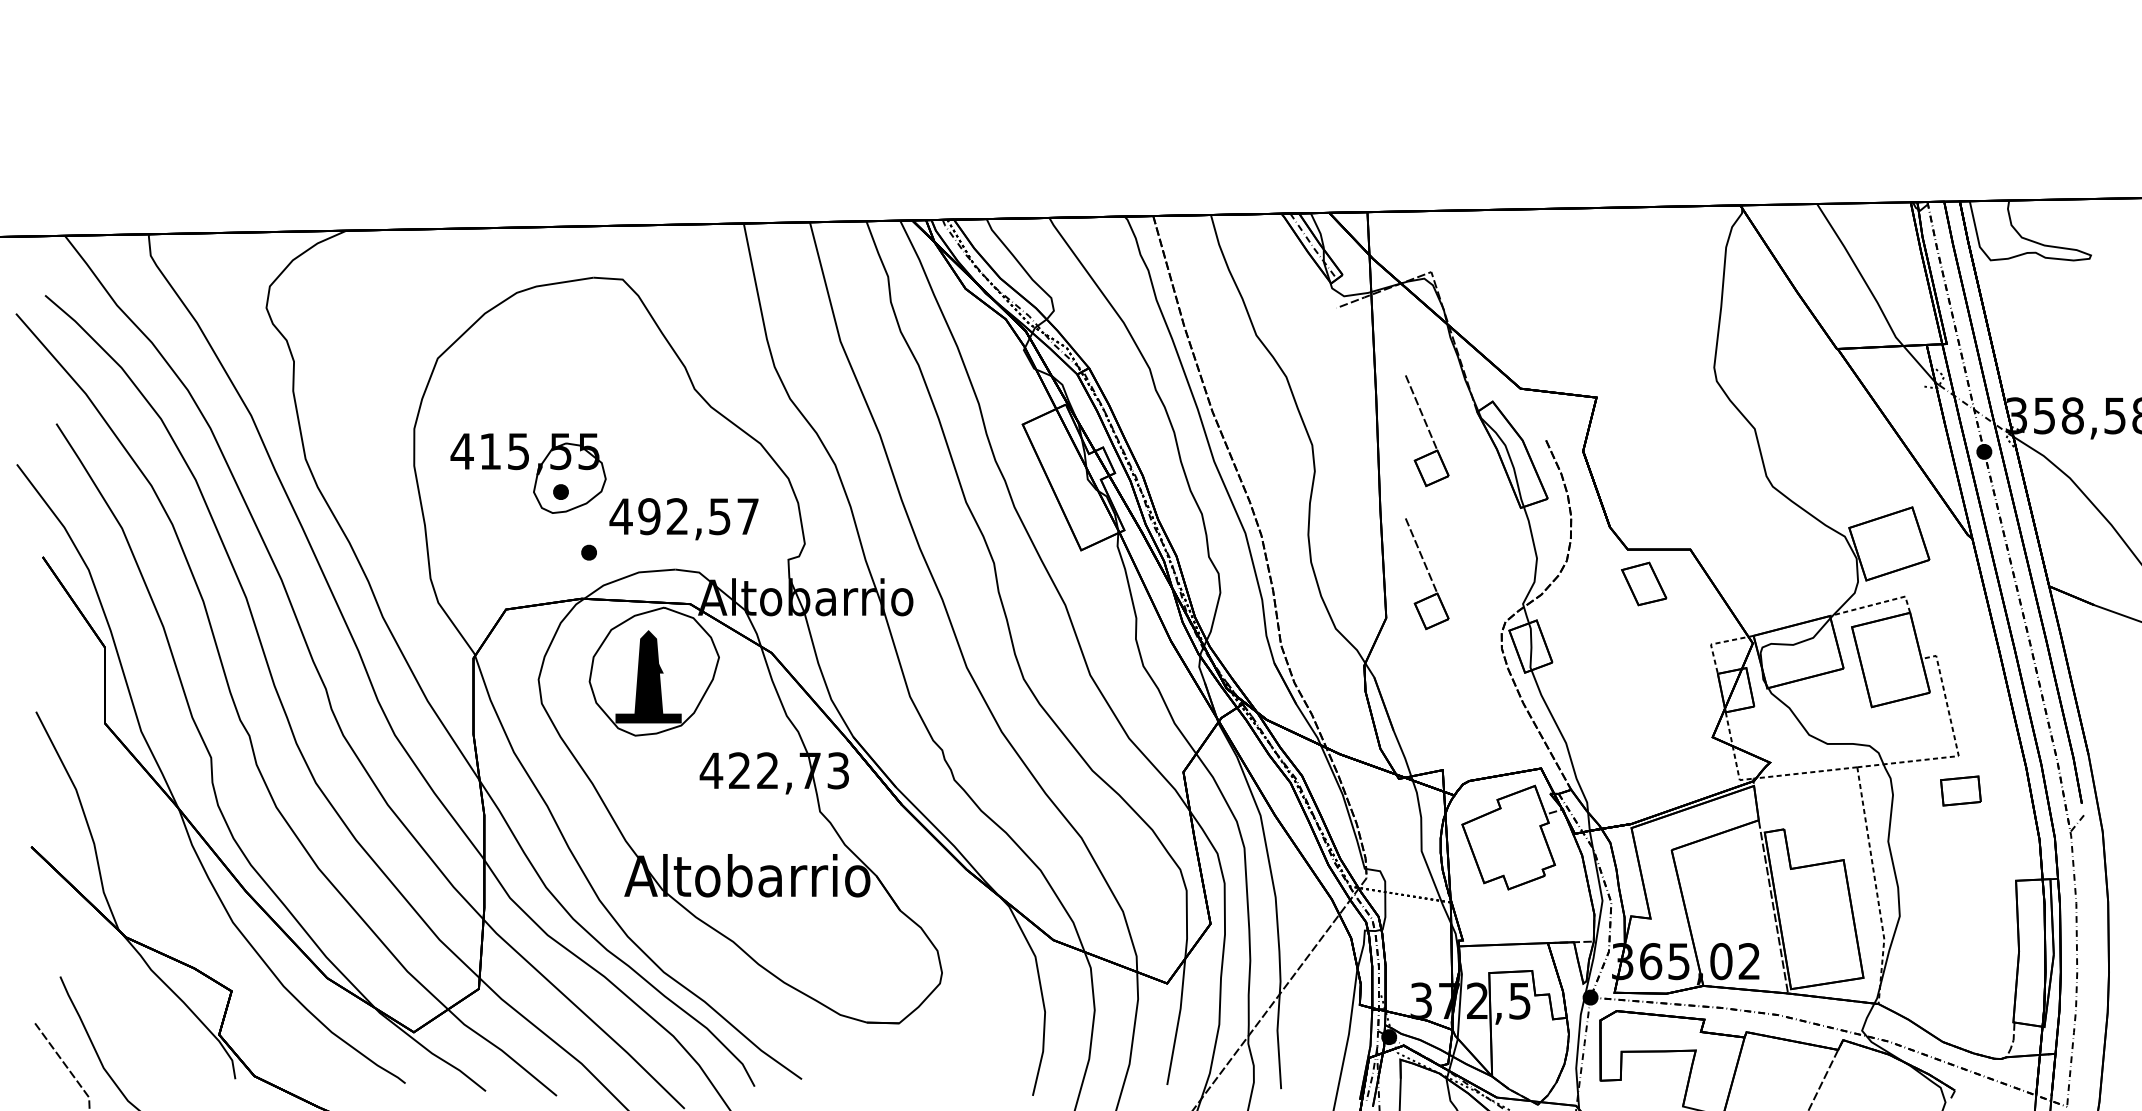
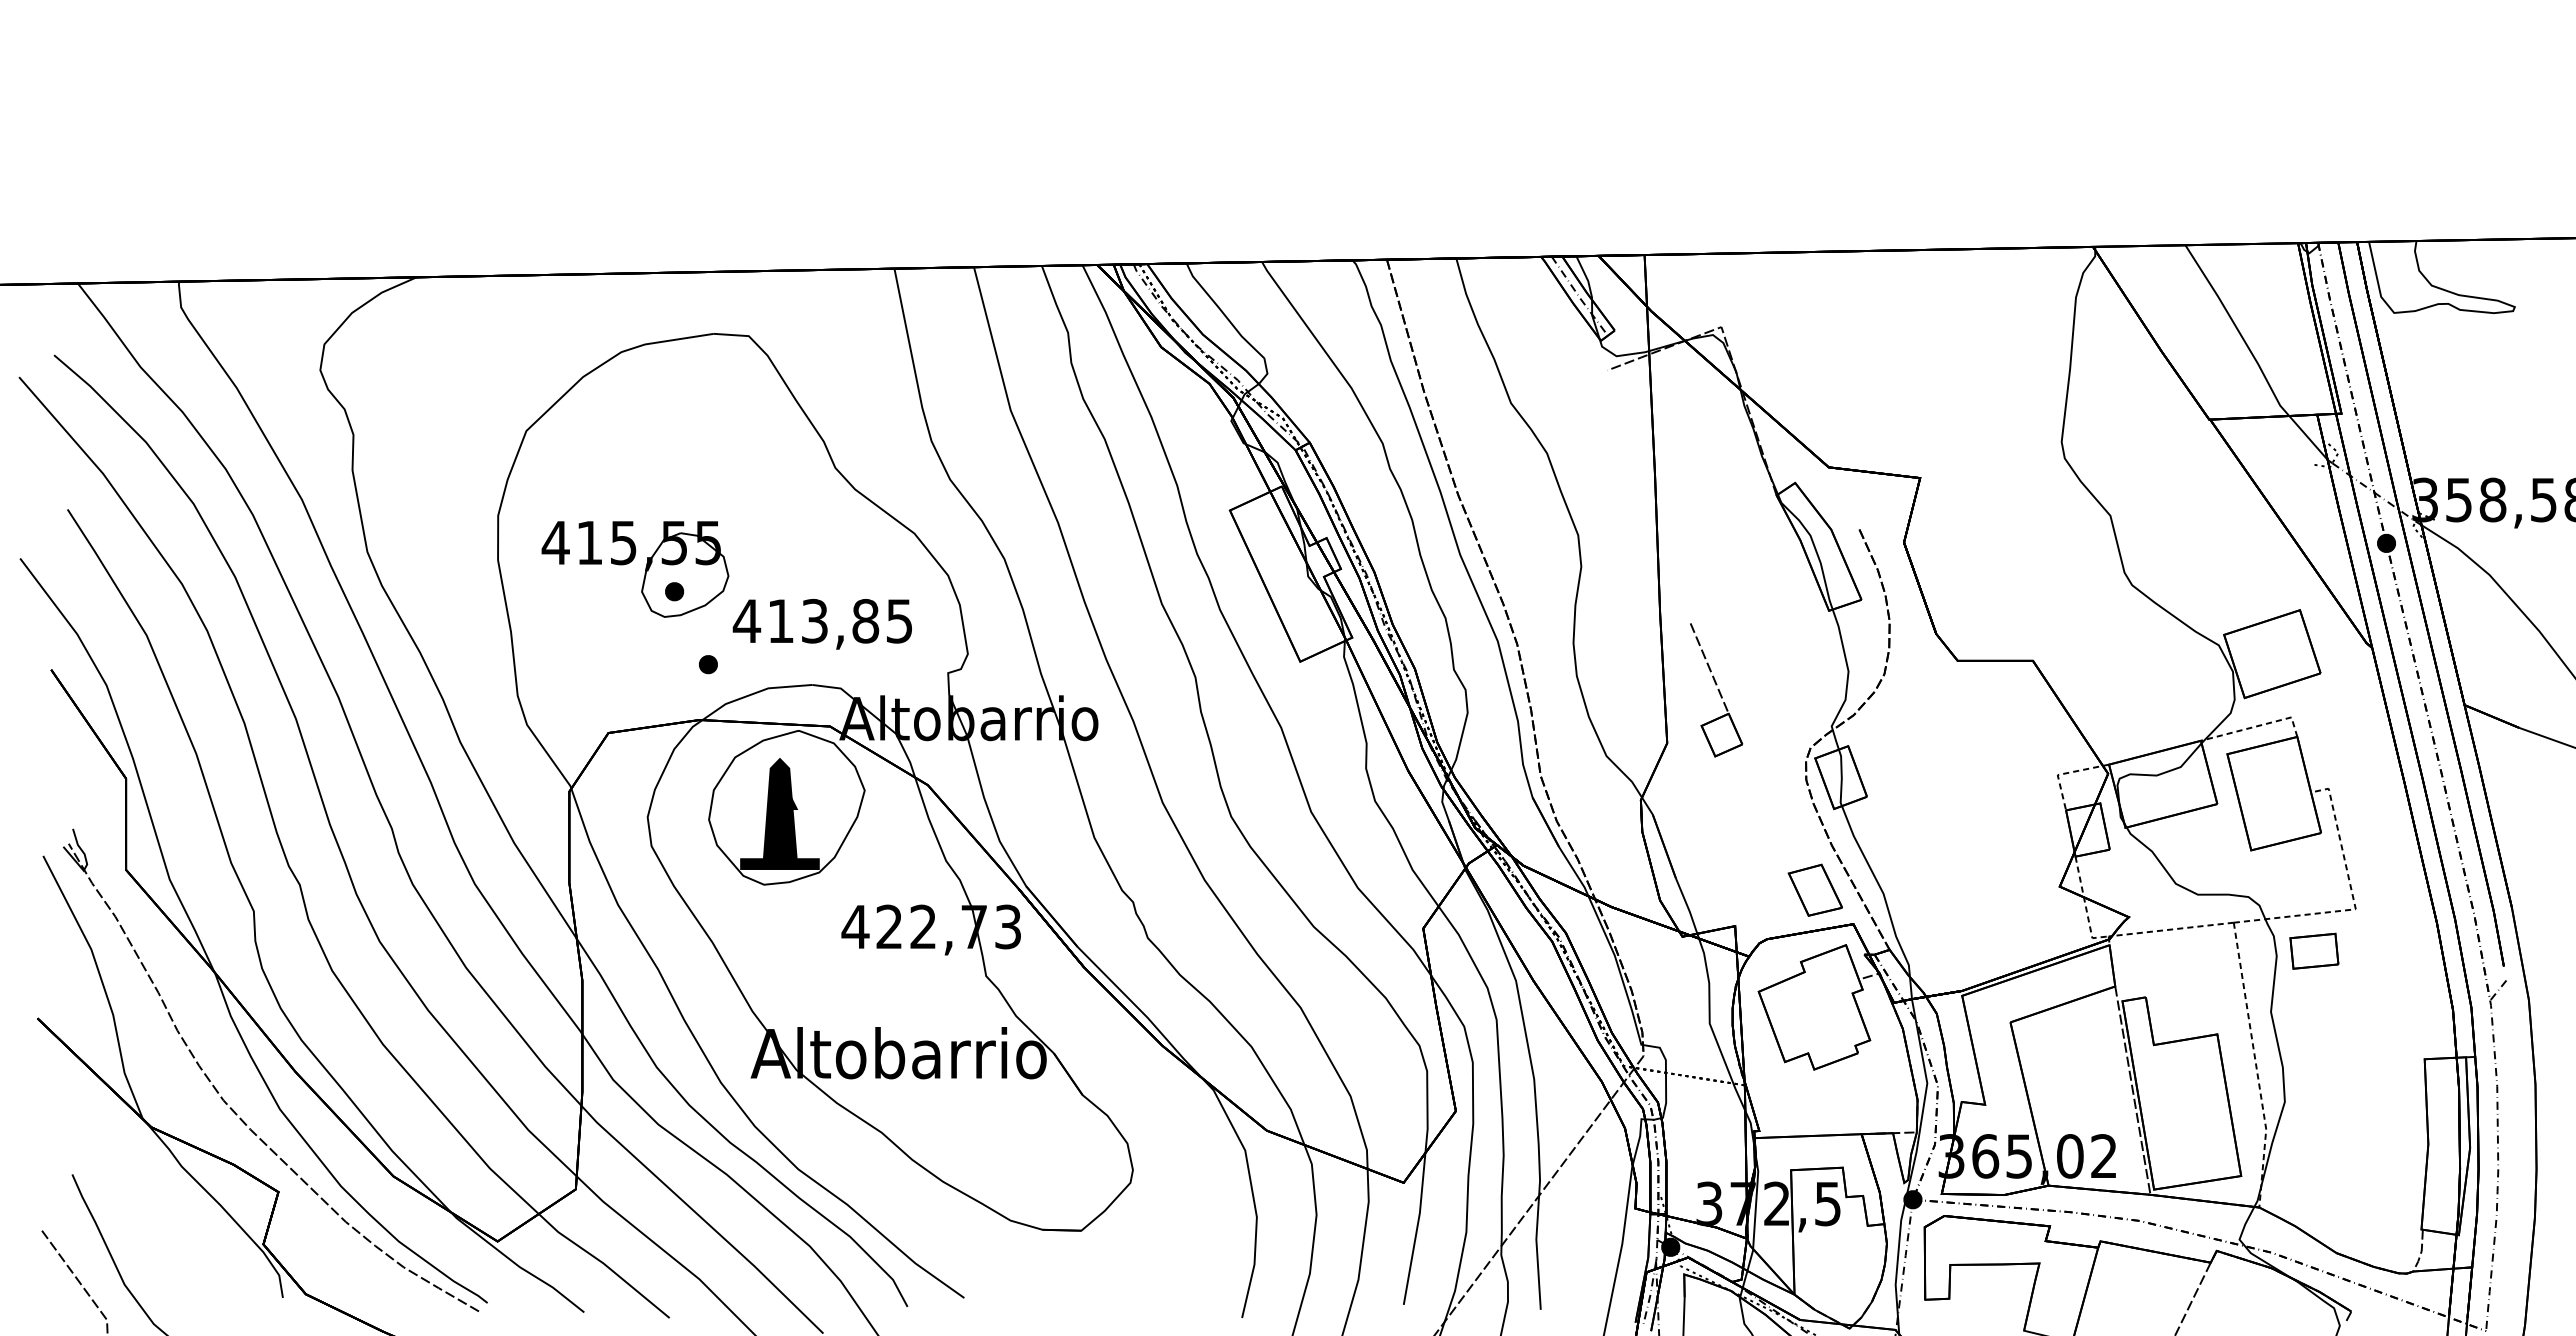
part: (1427, 431) -> (1716, 518), removed
text: (698, 516) -> (839, 620), 492,57 -> 413,85
part: (1643, 583) -> (1814, 889), moved
part: (1961, 790) -> (2314, 950), moved
part: (193, 921) -> (232, 1108), added

